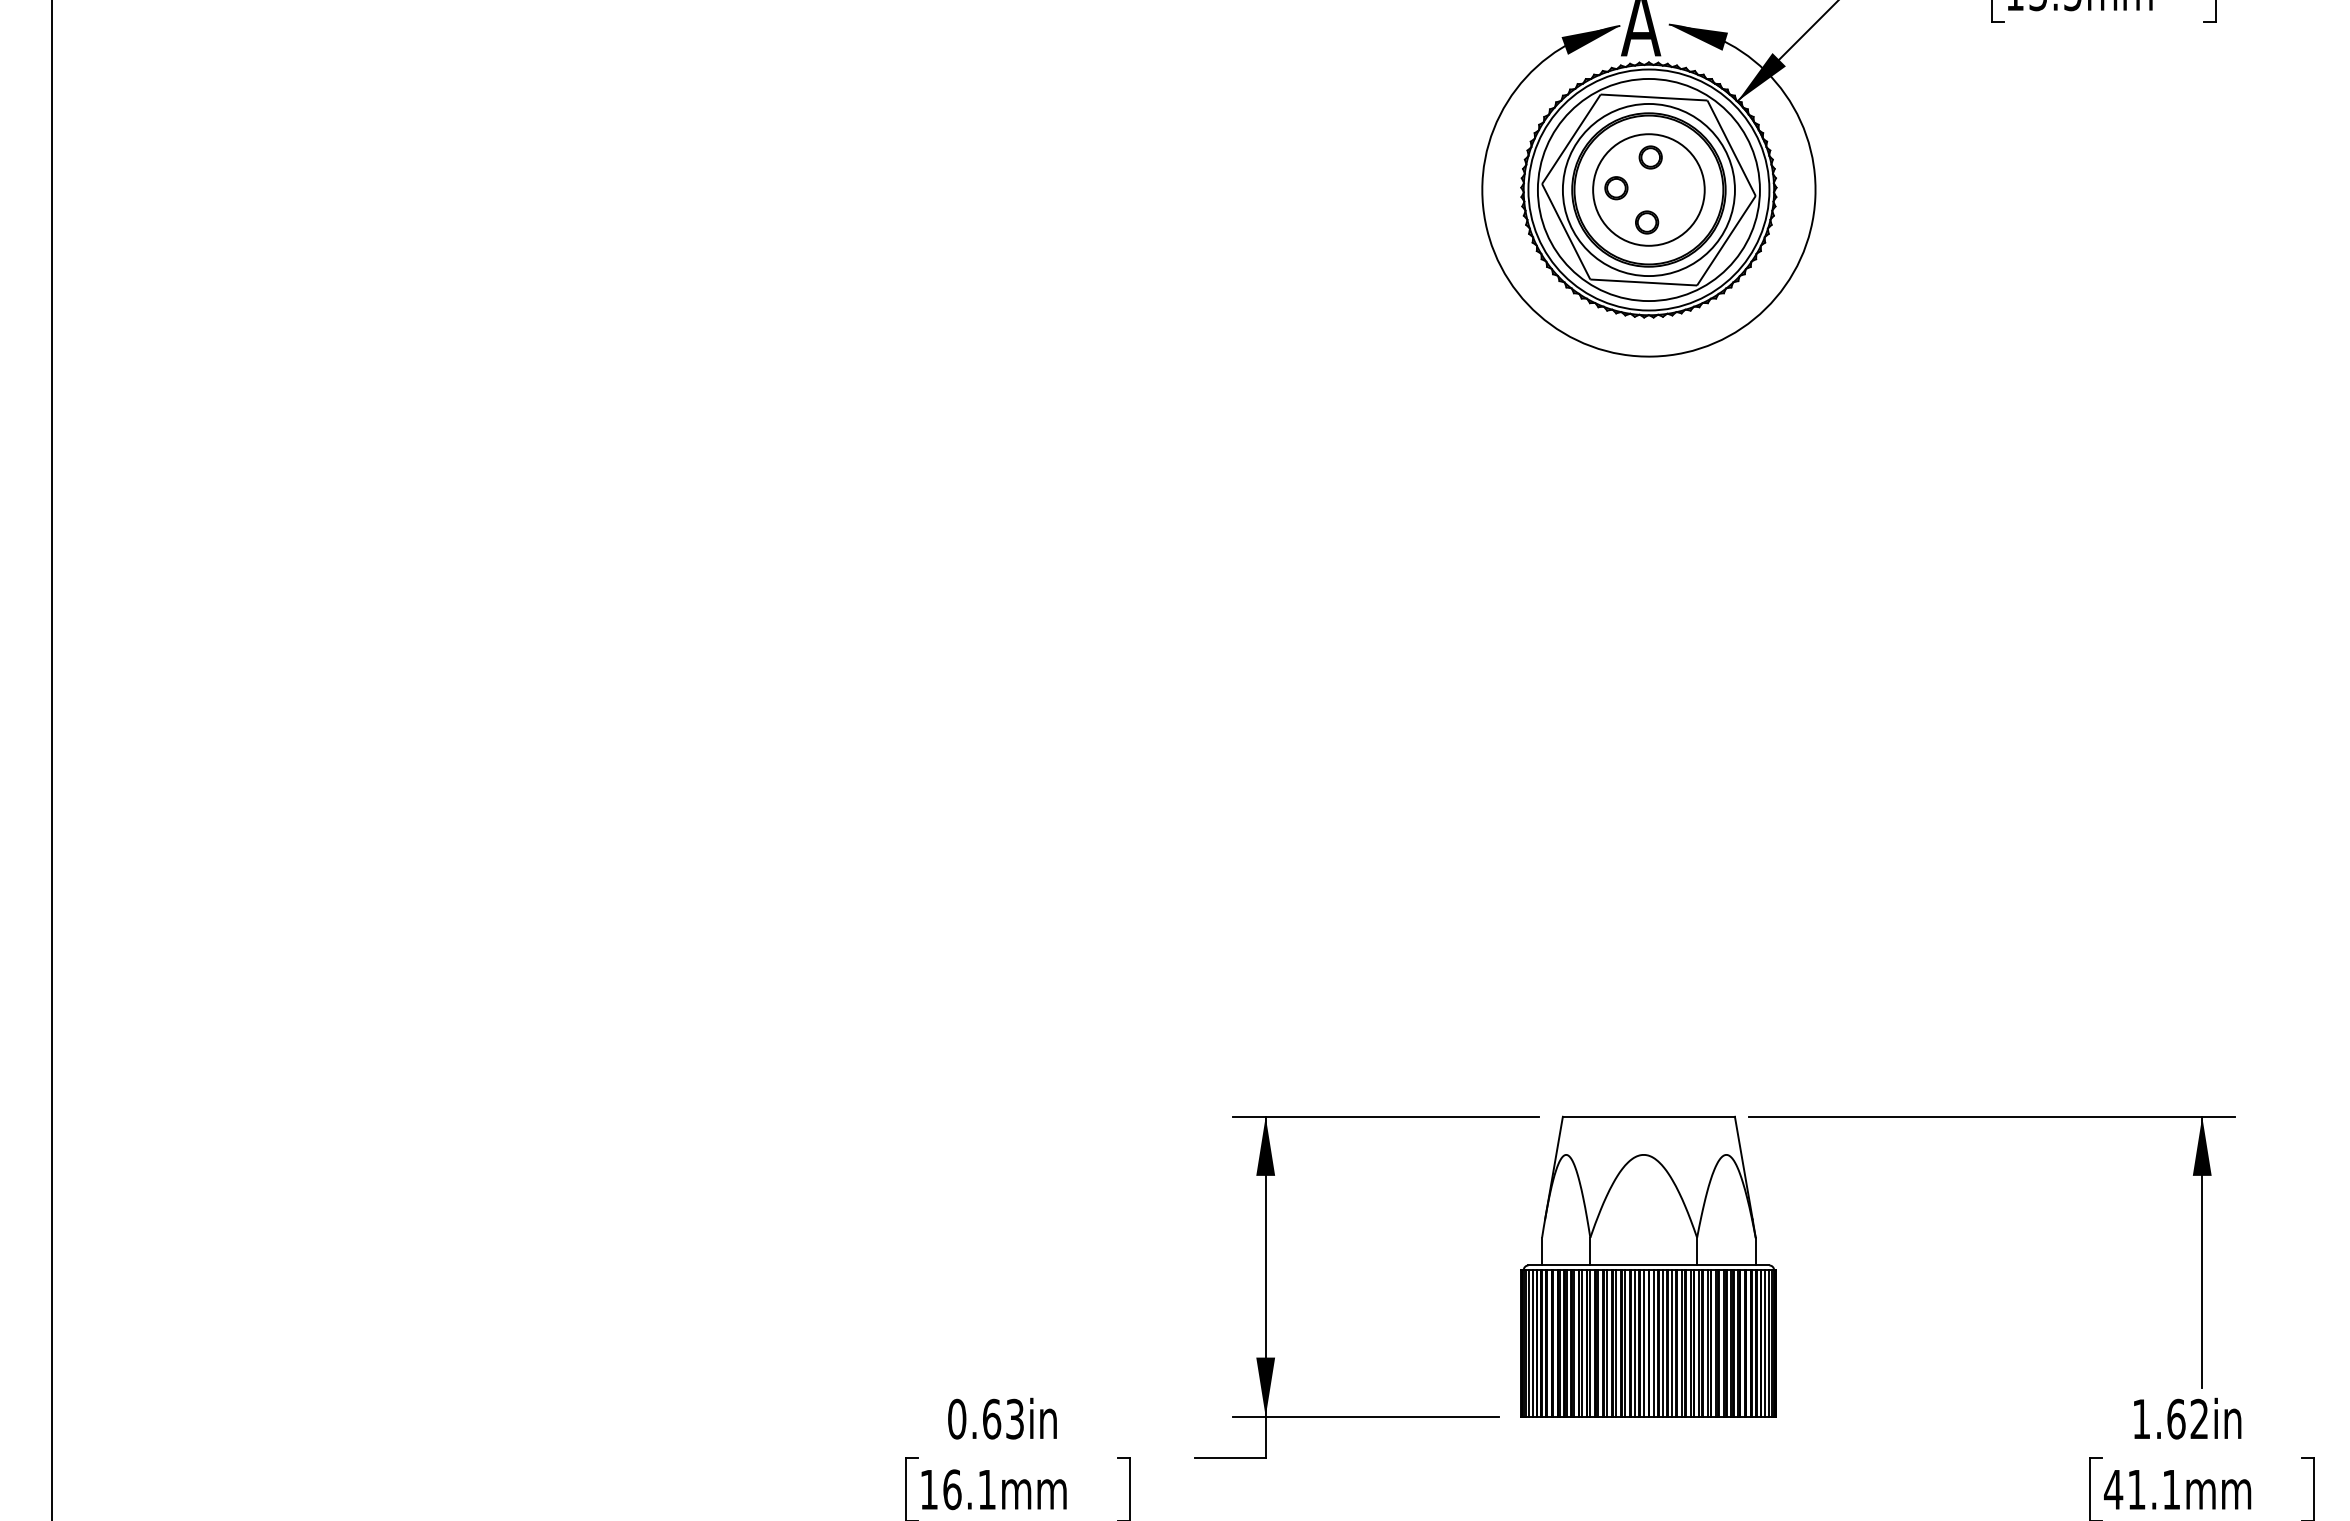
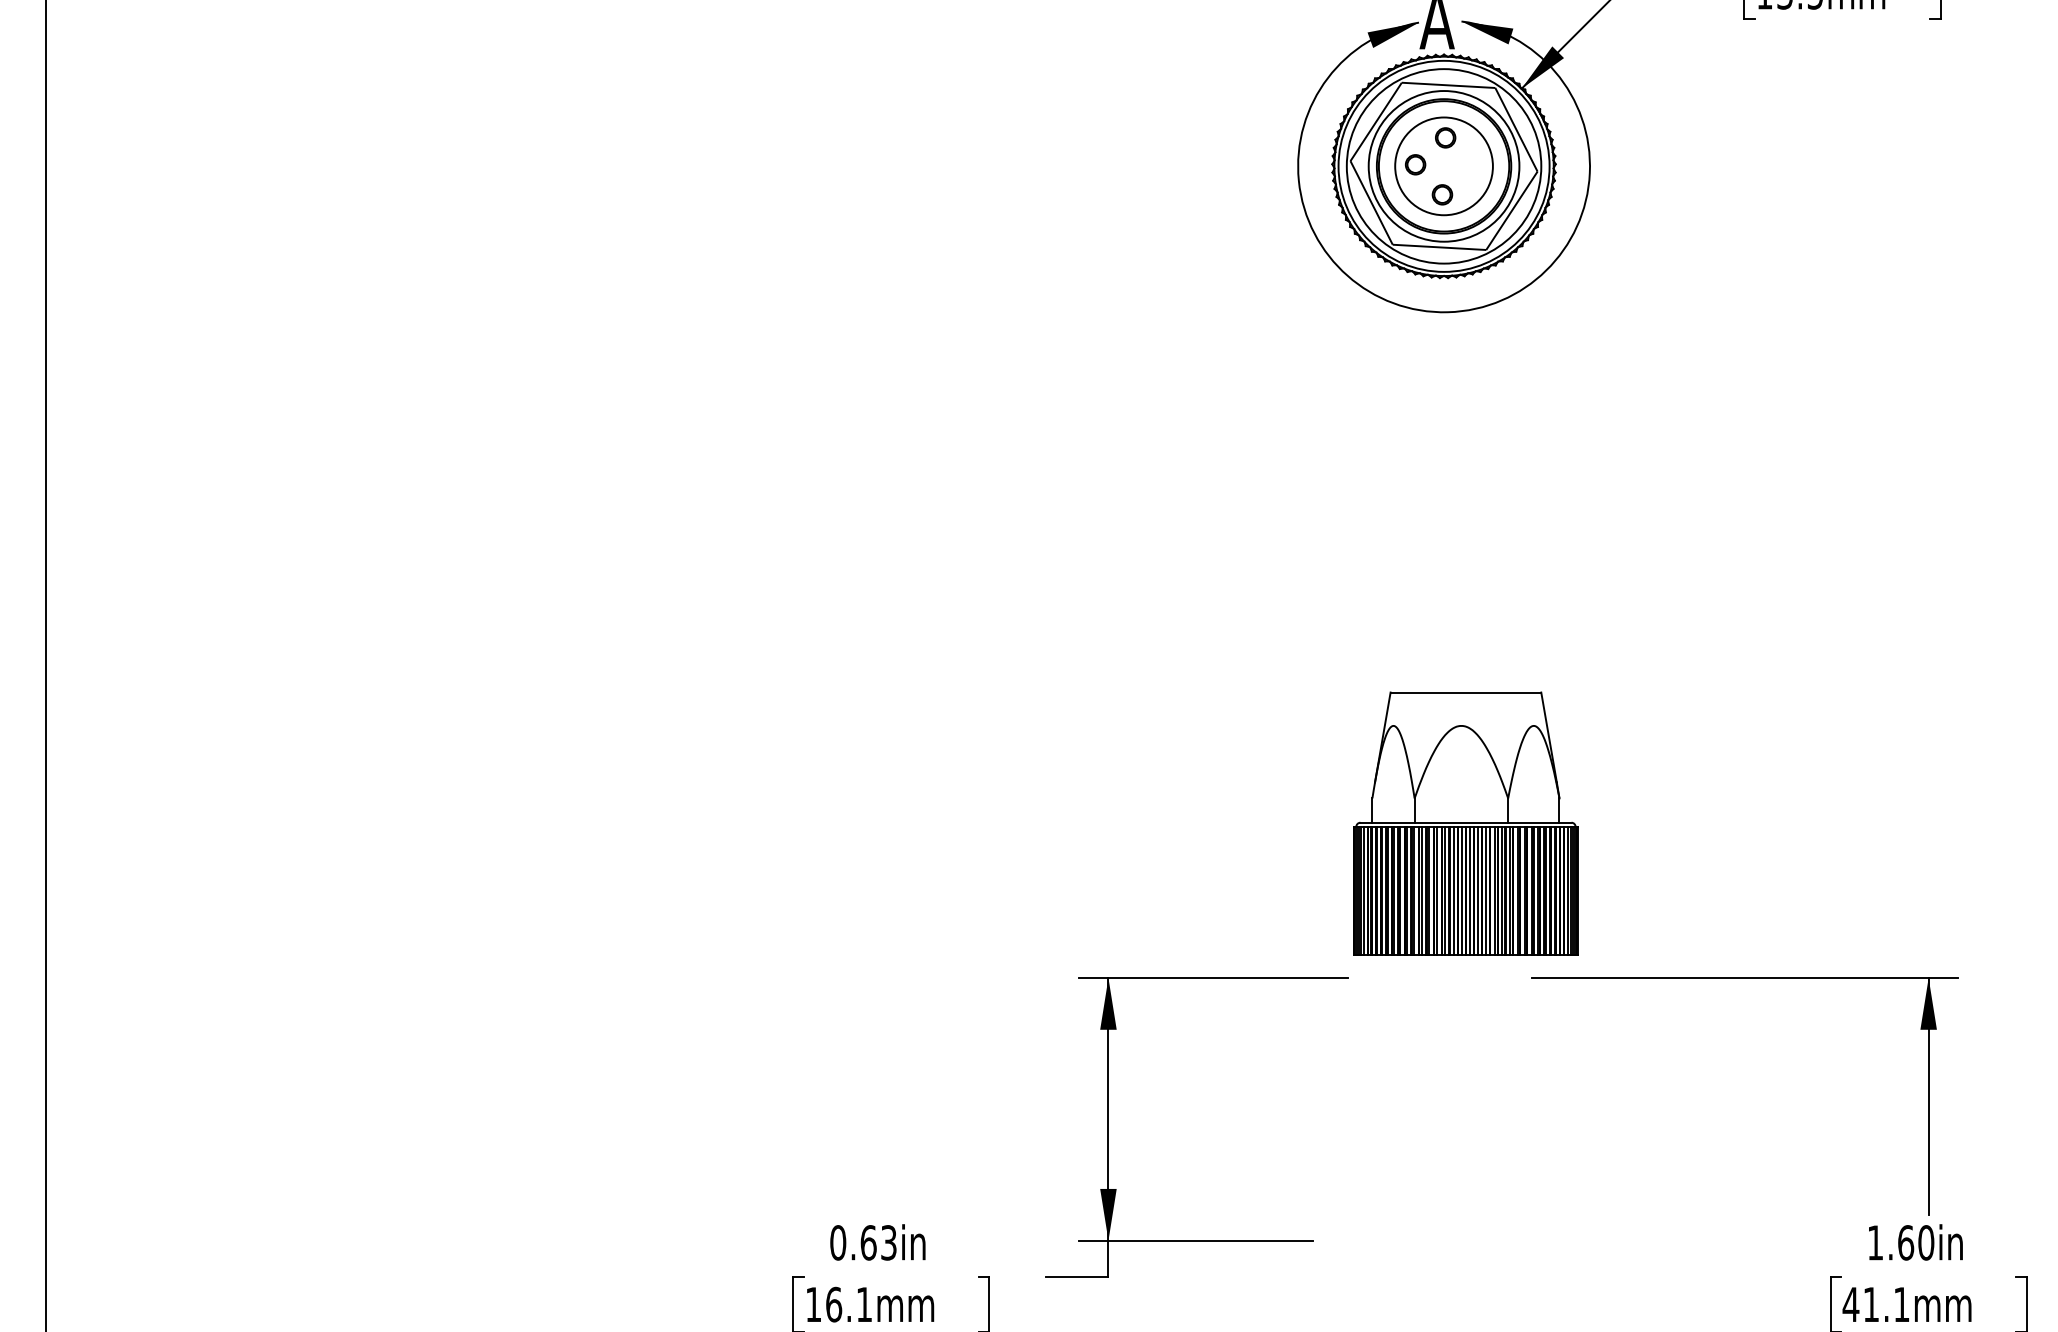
part: (1648, 1266) -> (1465, 823), moved
text: (2199, 1418) -> (1926, 1242), 1.62in -> 1.60in

